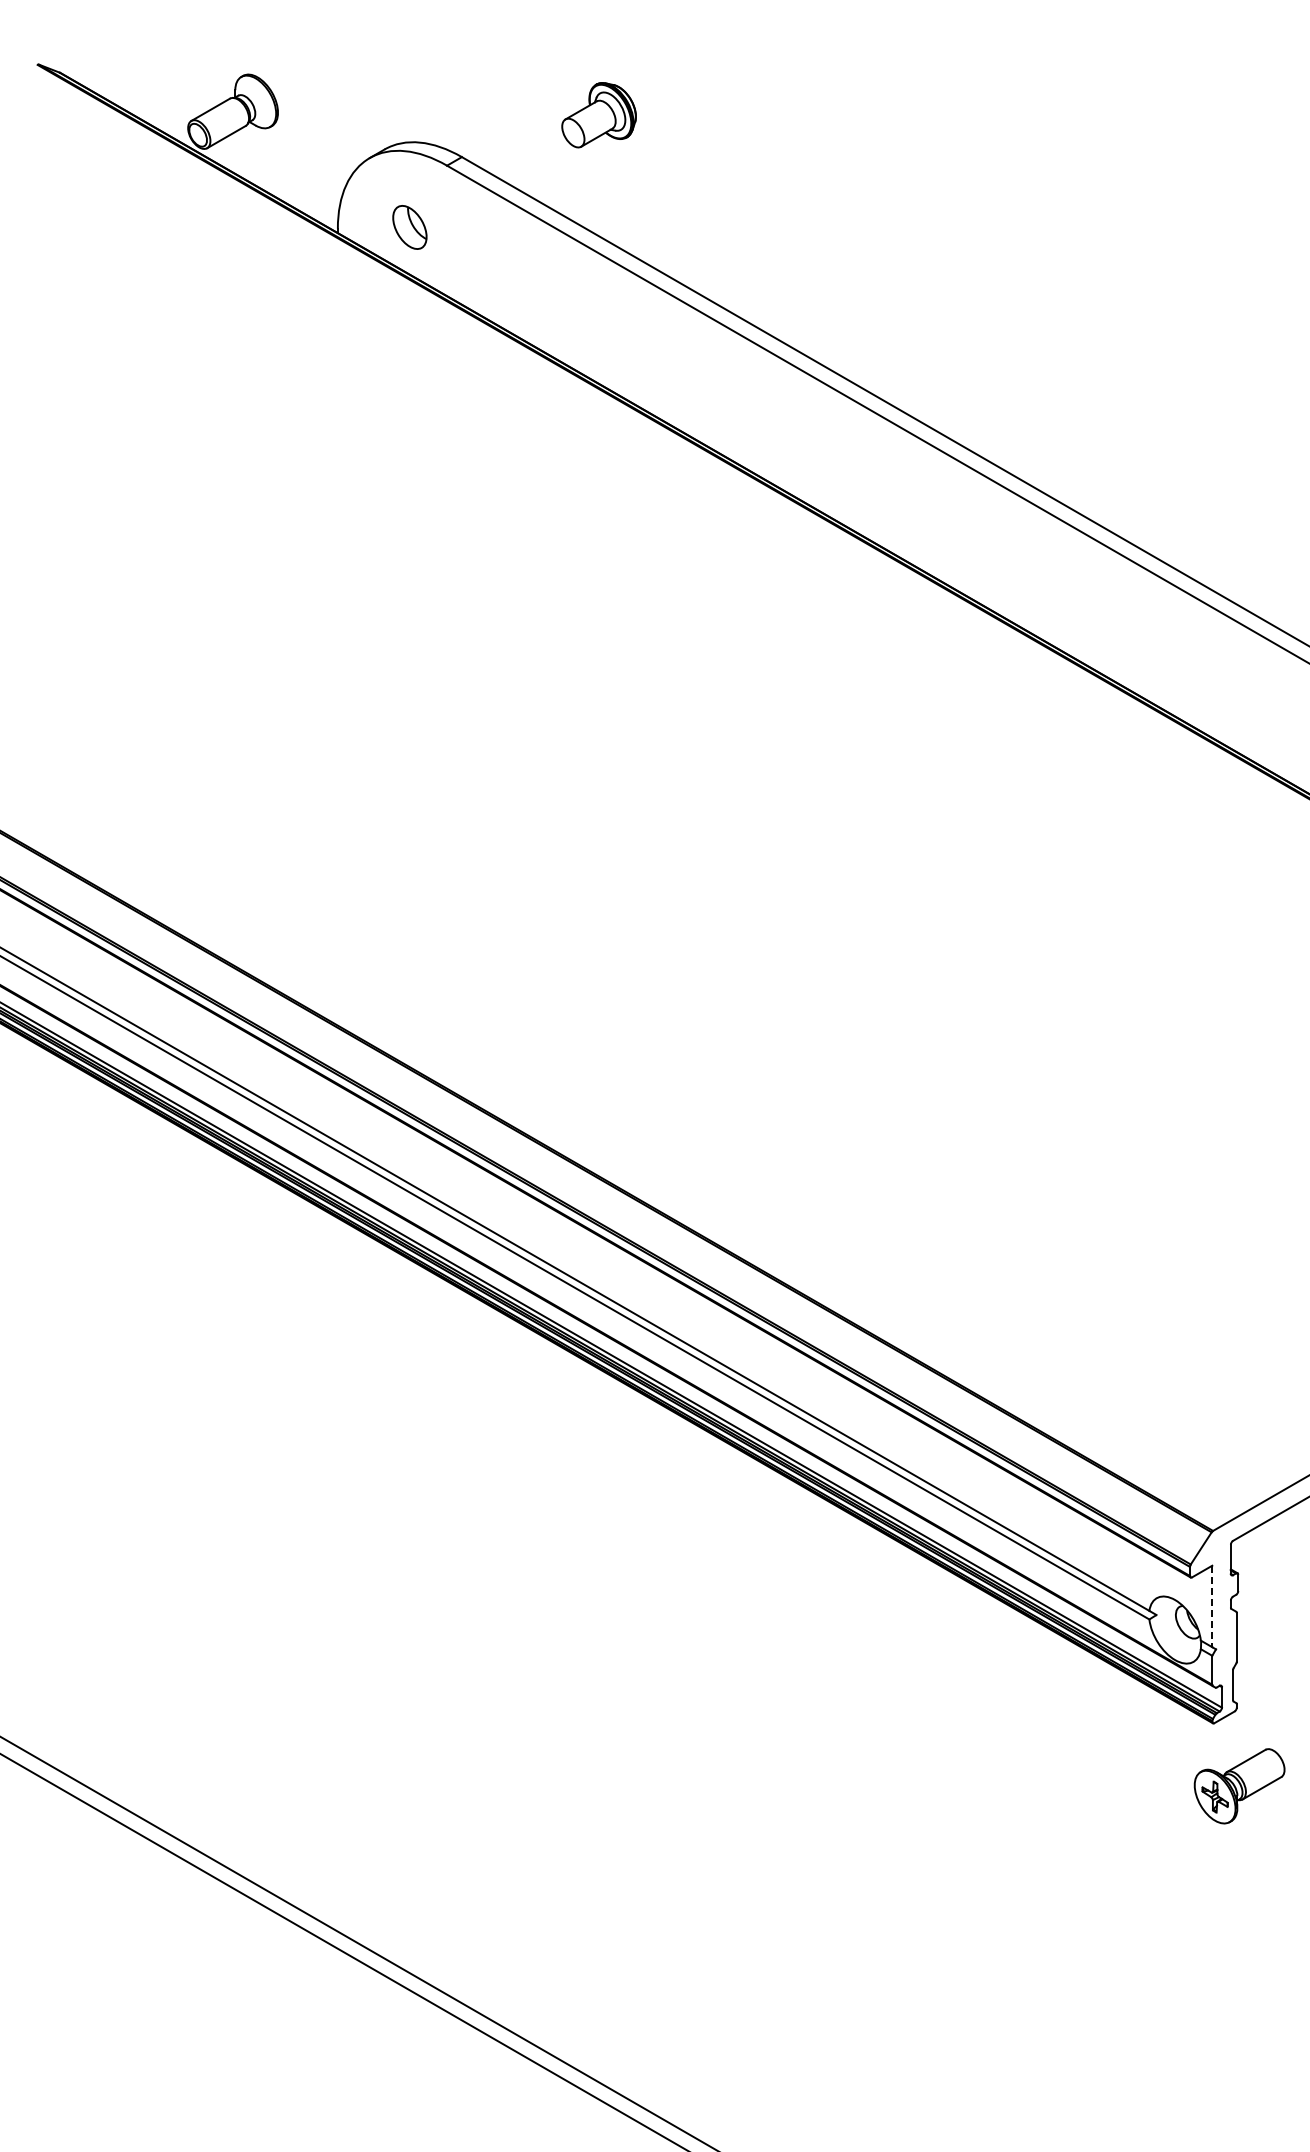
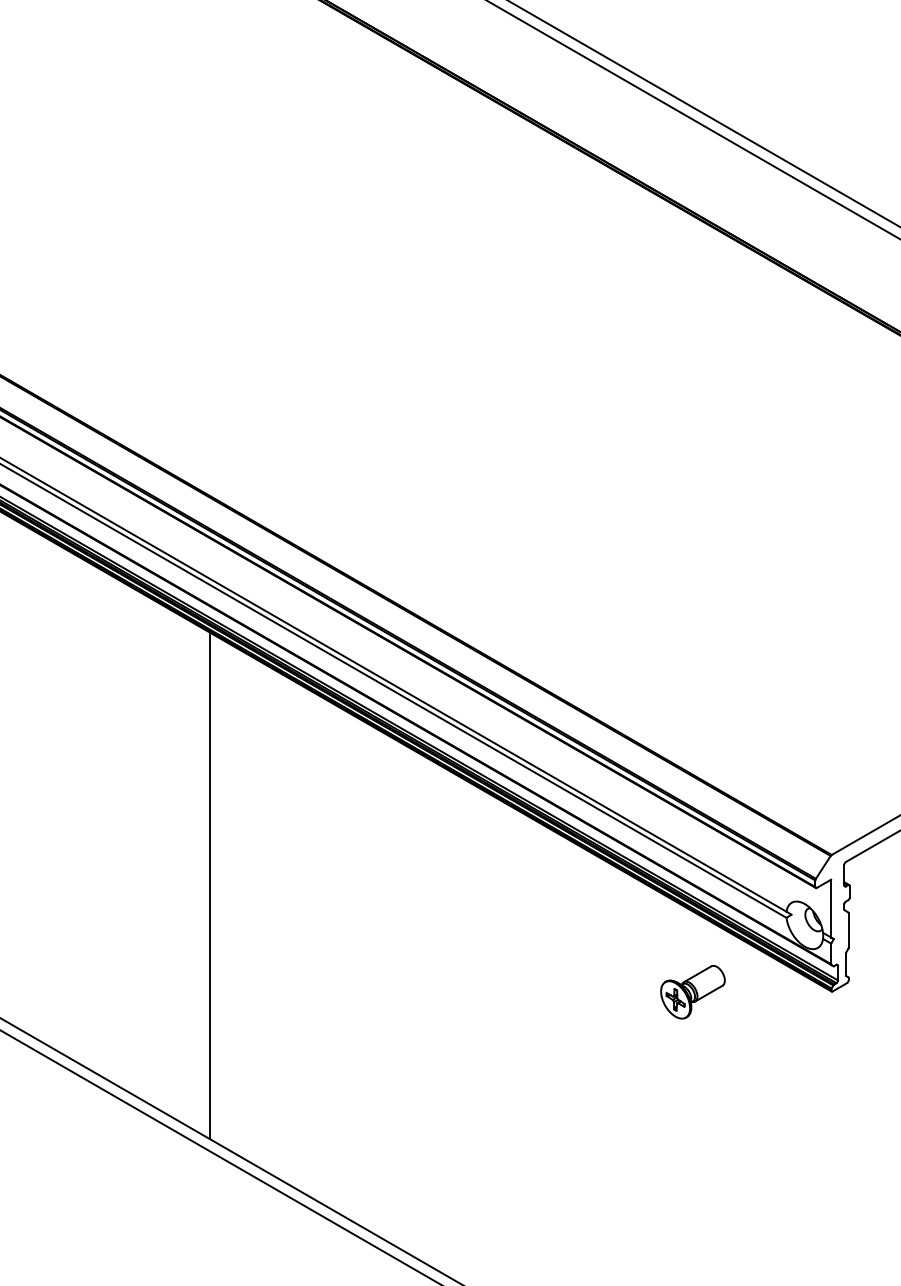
line: (337, 1574) -> (210, 885), added
line: (1212, 1606) -> (831, 908), dashed -> solid
part: (1239, 1786) -> (692, 992), moved

